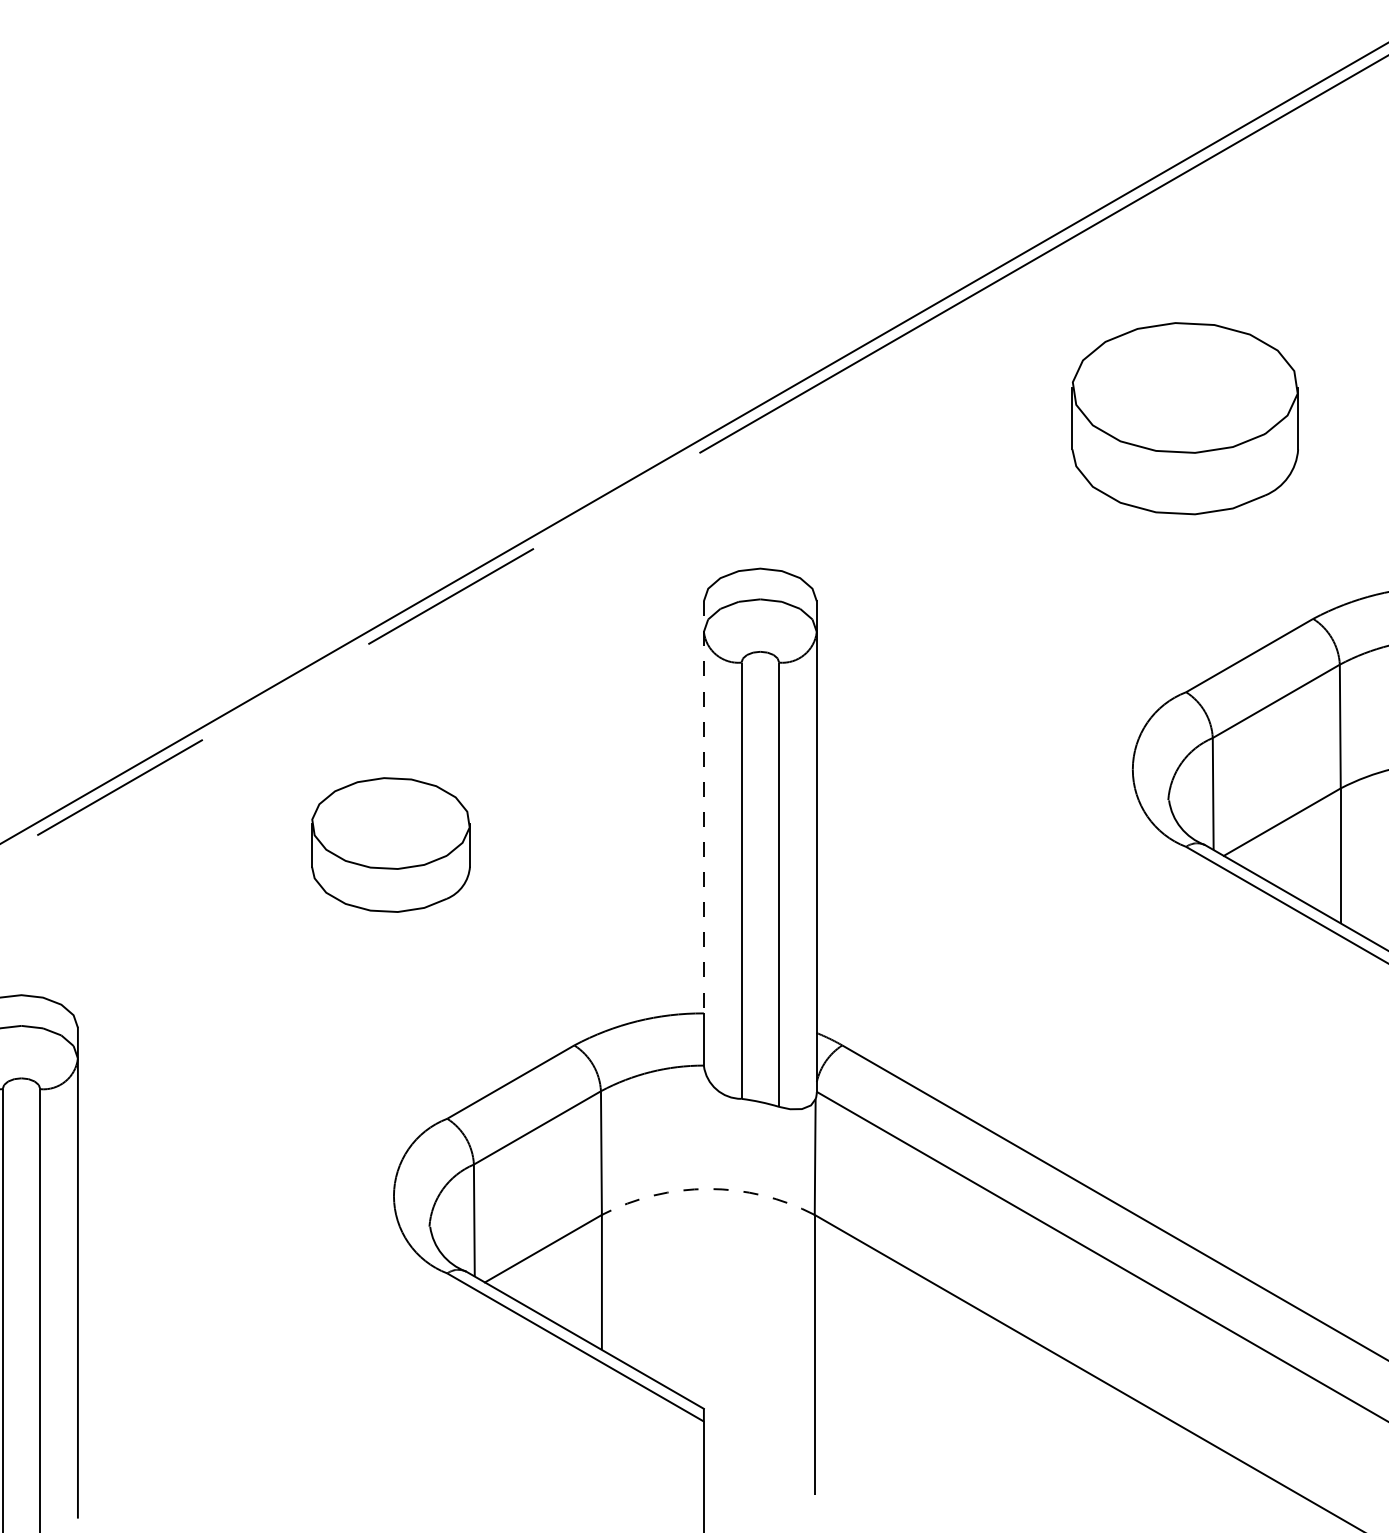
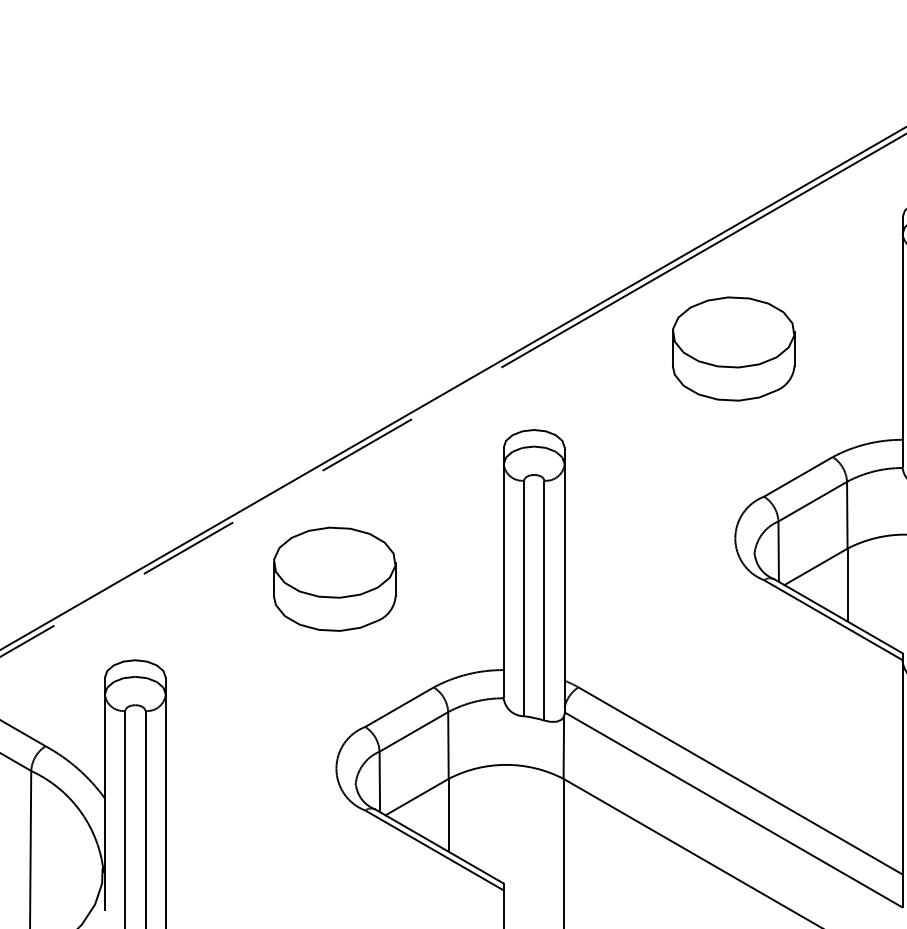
part: (1185, 417) -> (733, 348), moved
line: (703, 808) -> (503, 559), dashed -> solid
part: (390, 843) -> (334, 578), size x1.43
arc: (708, 1188) -> (506, 764), dashed -> solid

